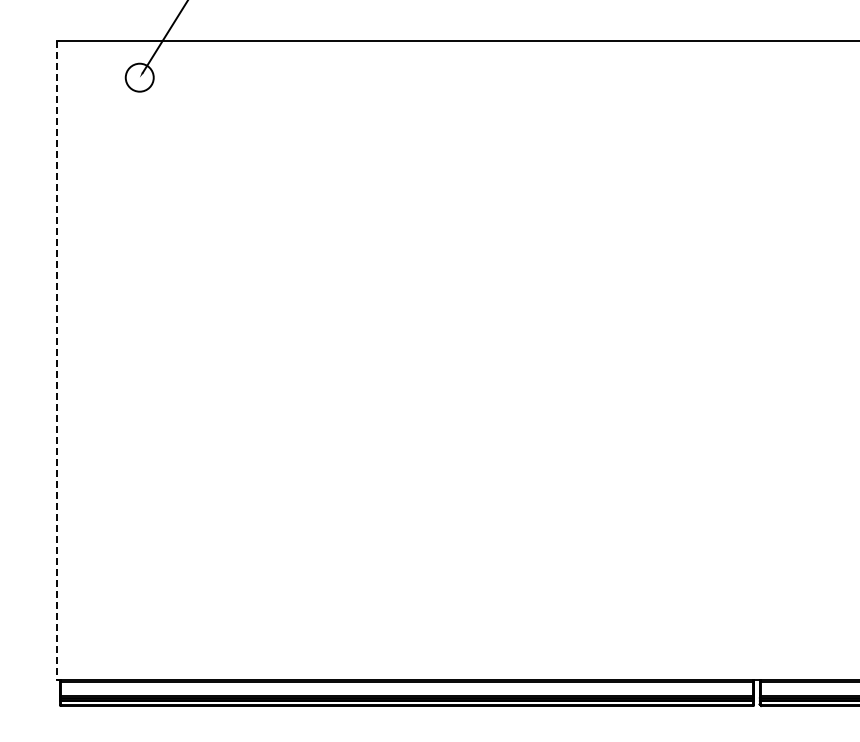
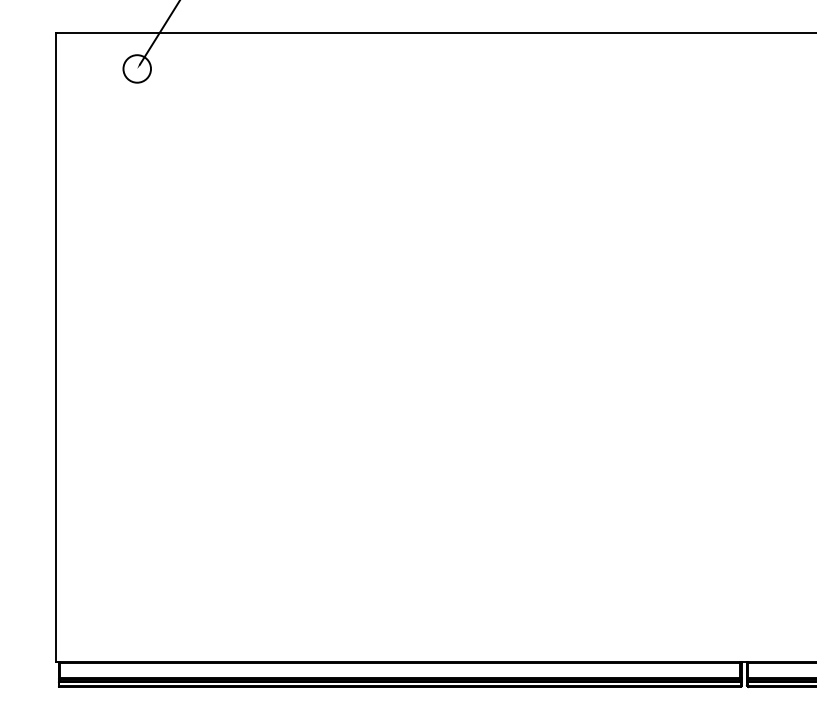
line: (57, 360) -> (56, 347), dashed -> solid

